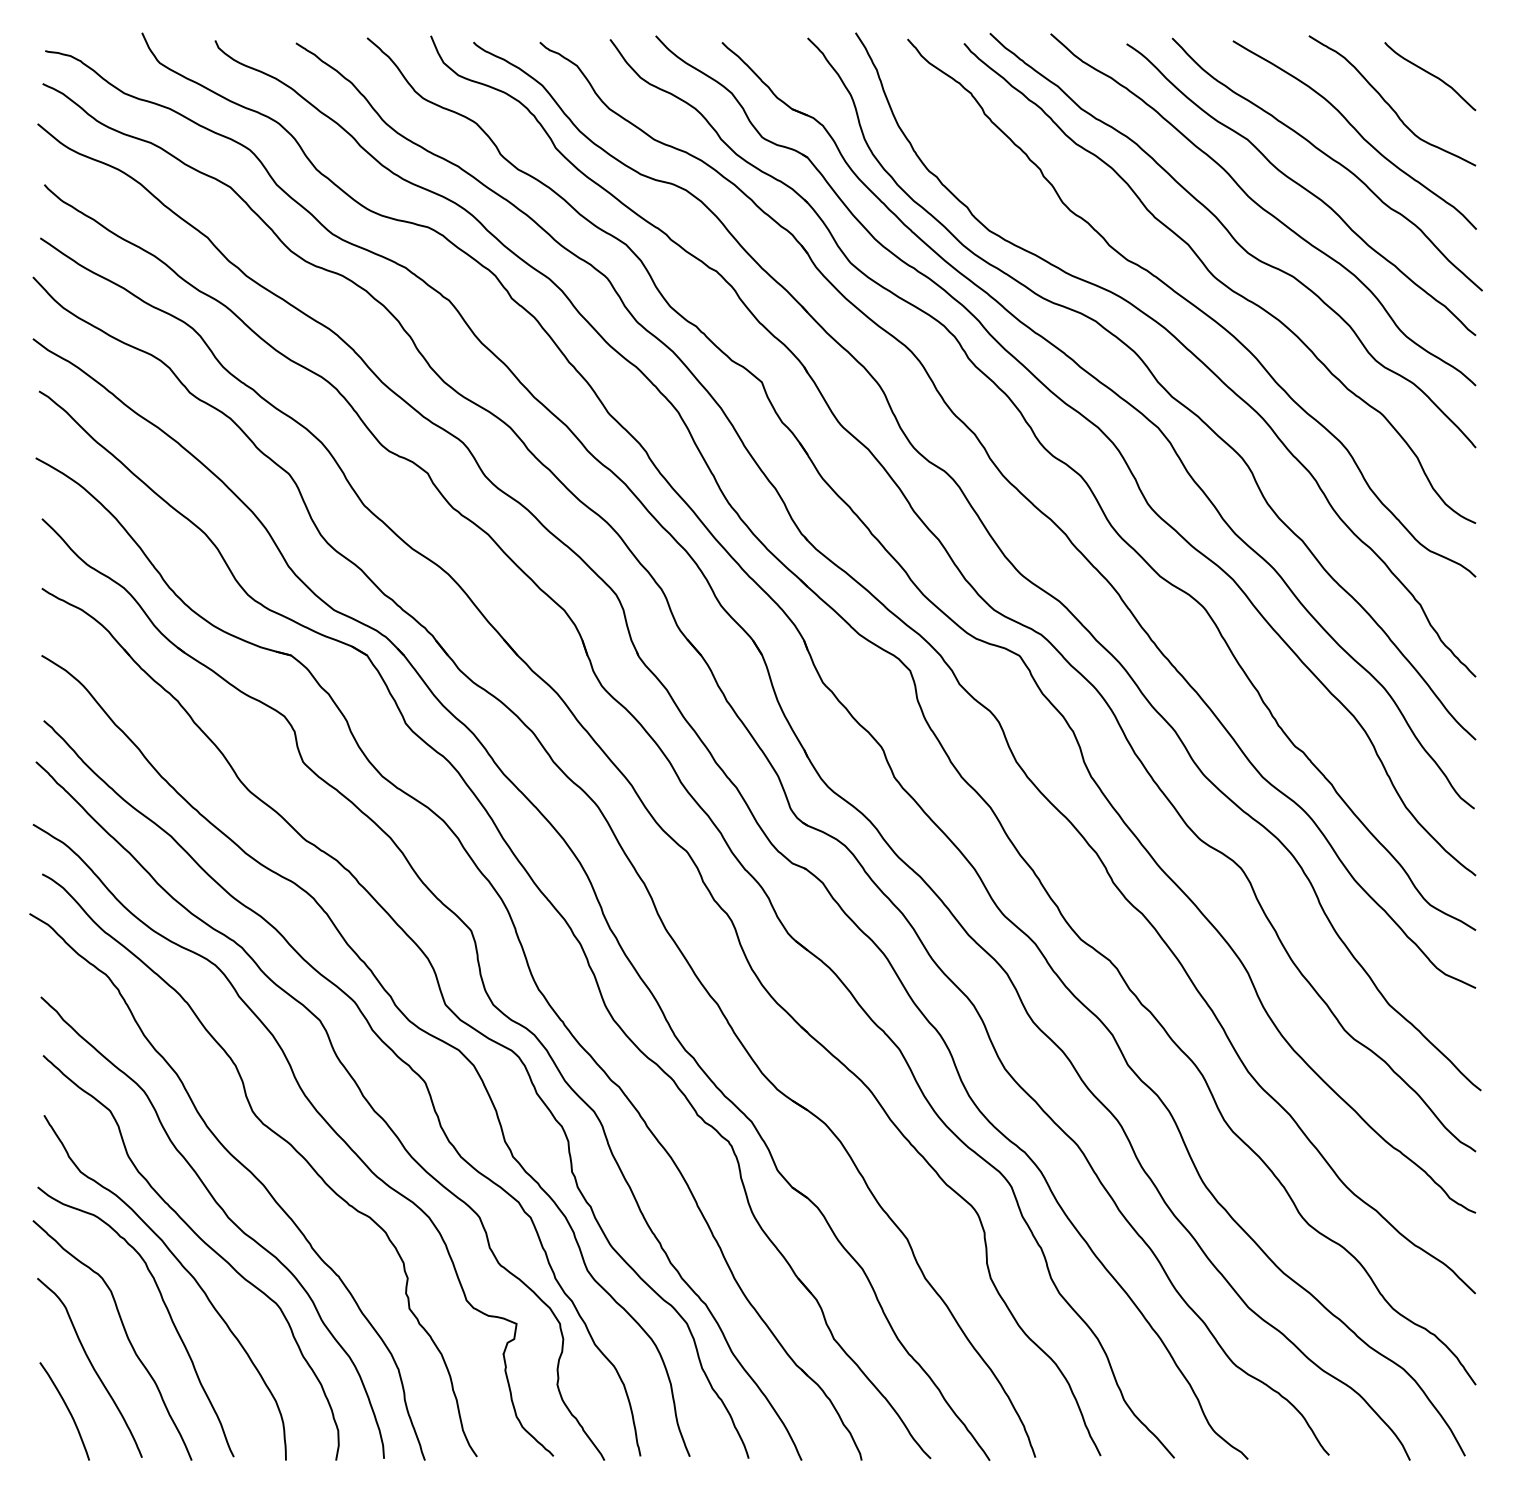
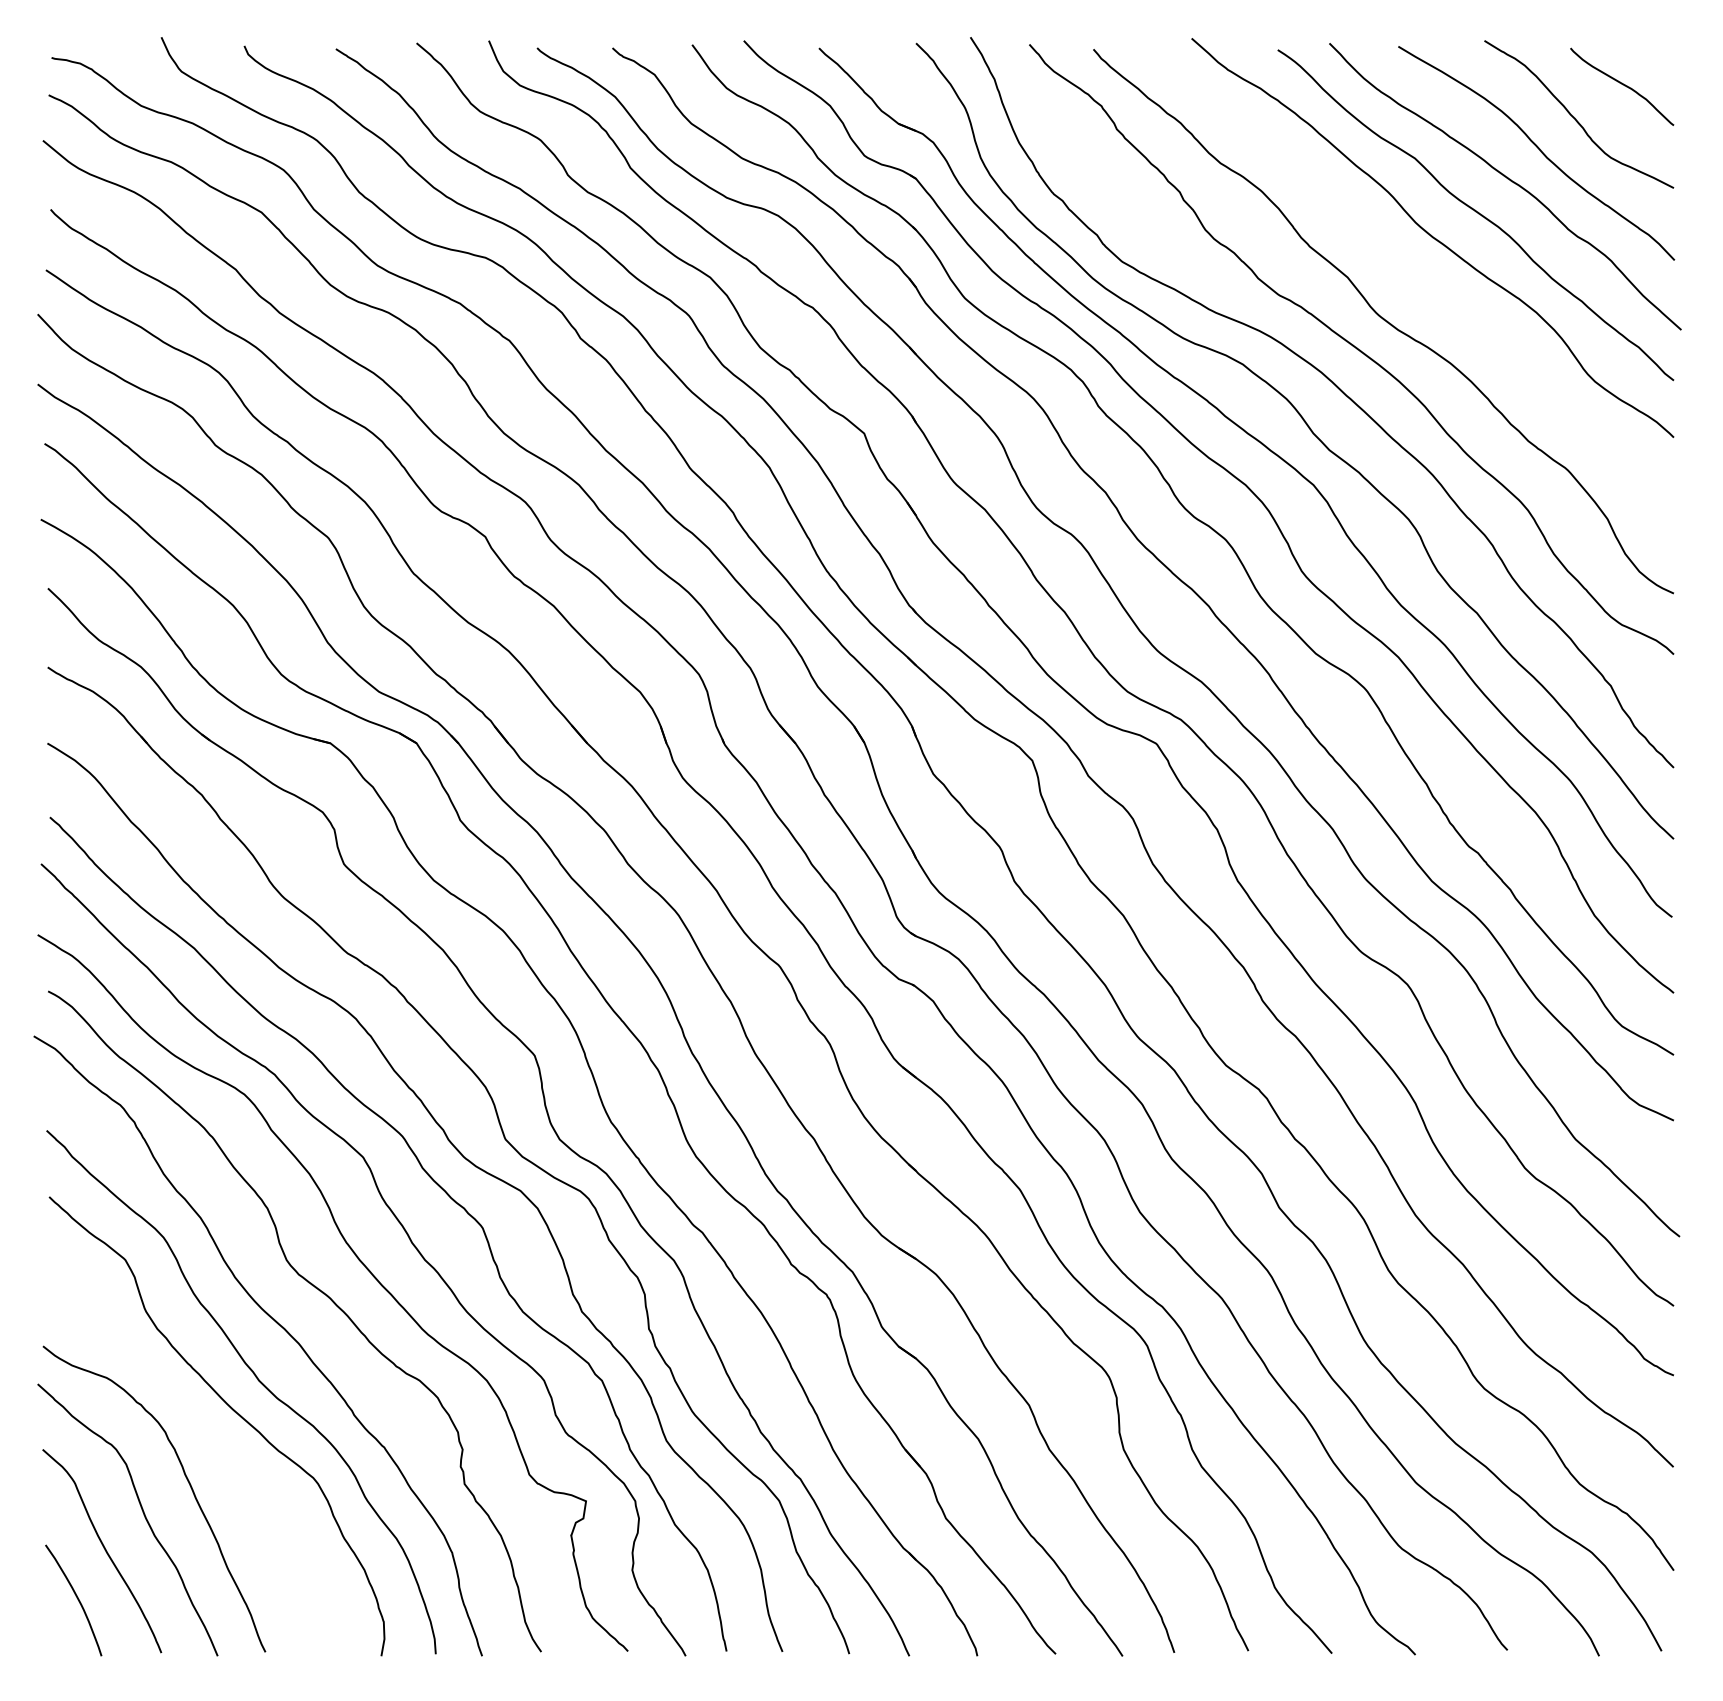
curve: (1233, 239) -> (1398, 271), removed
curve: (183, 1268) -> (208, 1438), removed

